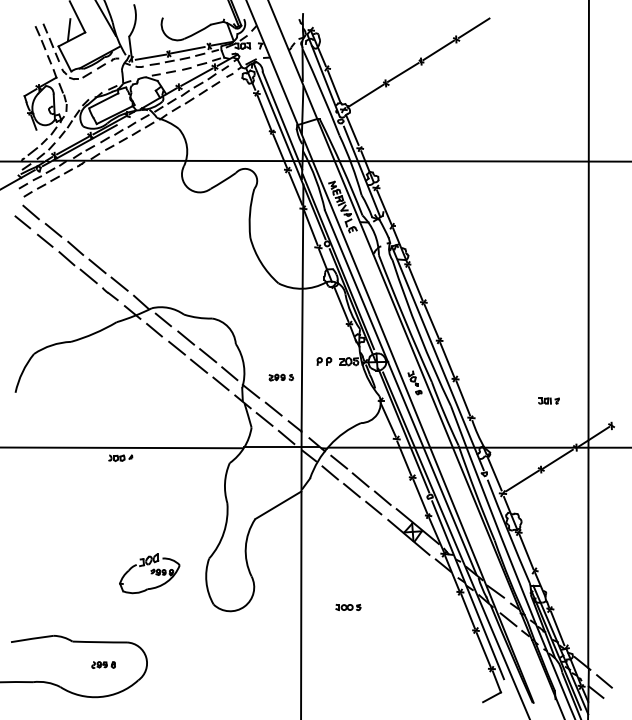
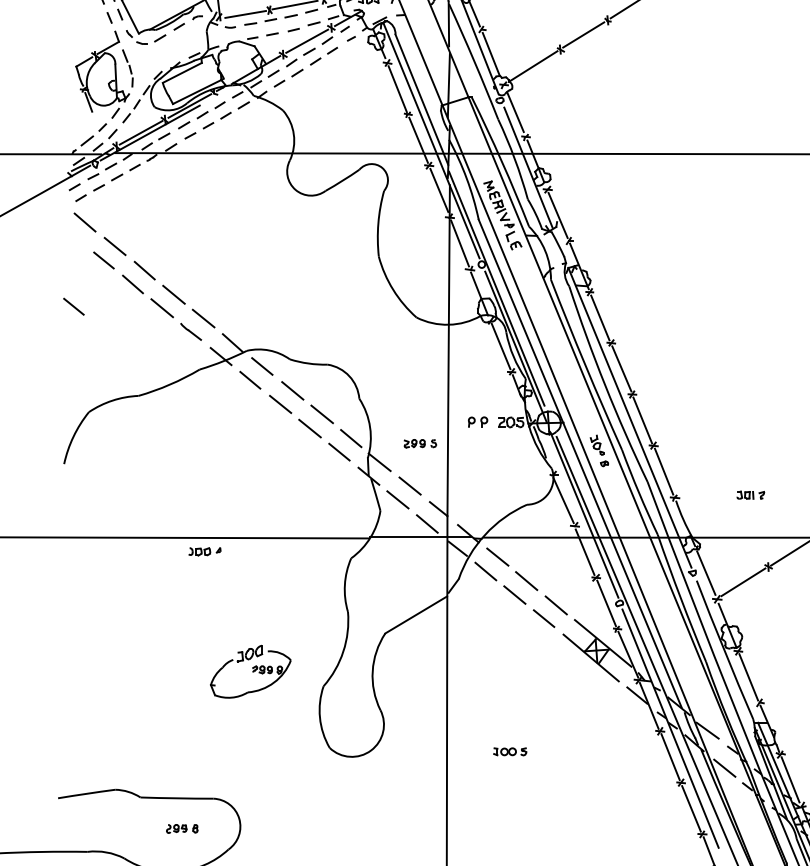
line: (22, 222) -> (73, 306), moved
part: (548, 400) -> (750, 494), moved
part: (149, 573) -> (250, 671), moved

